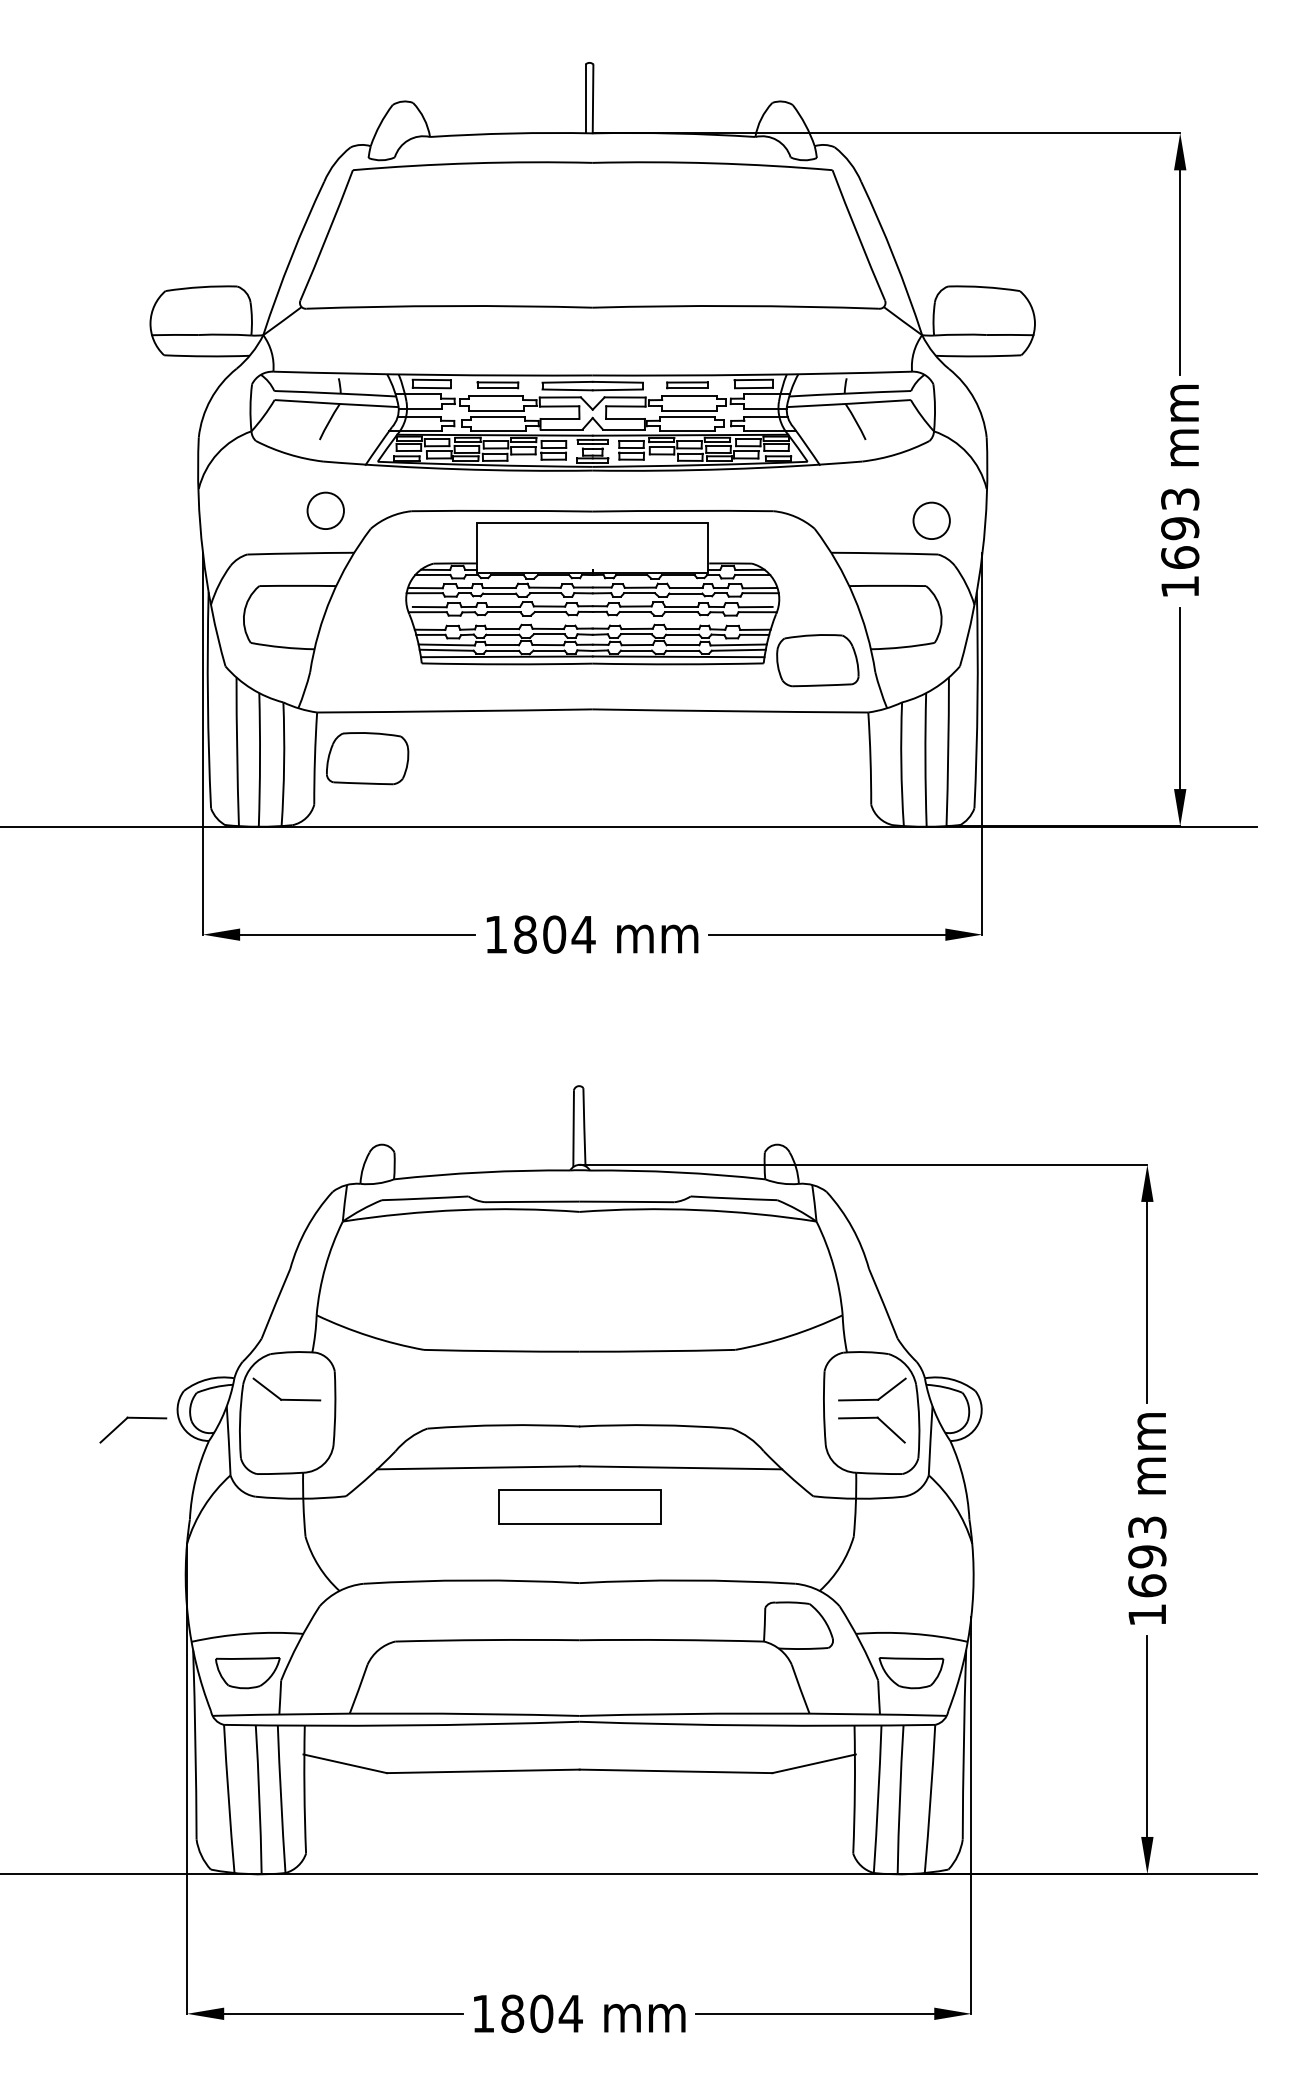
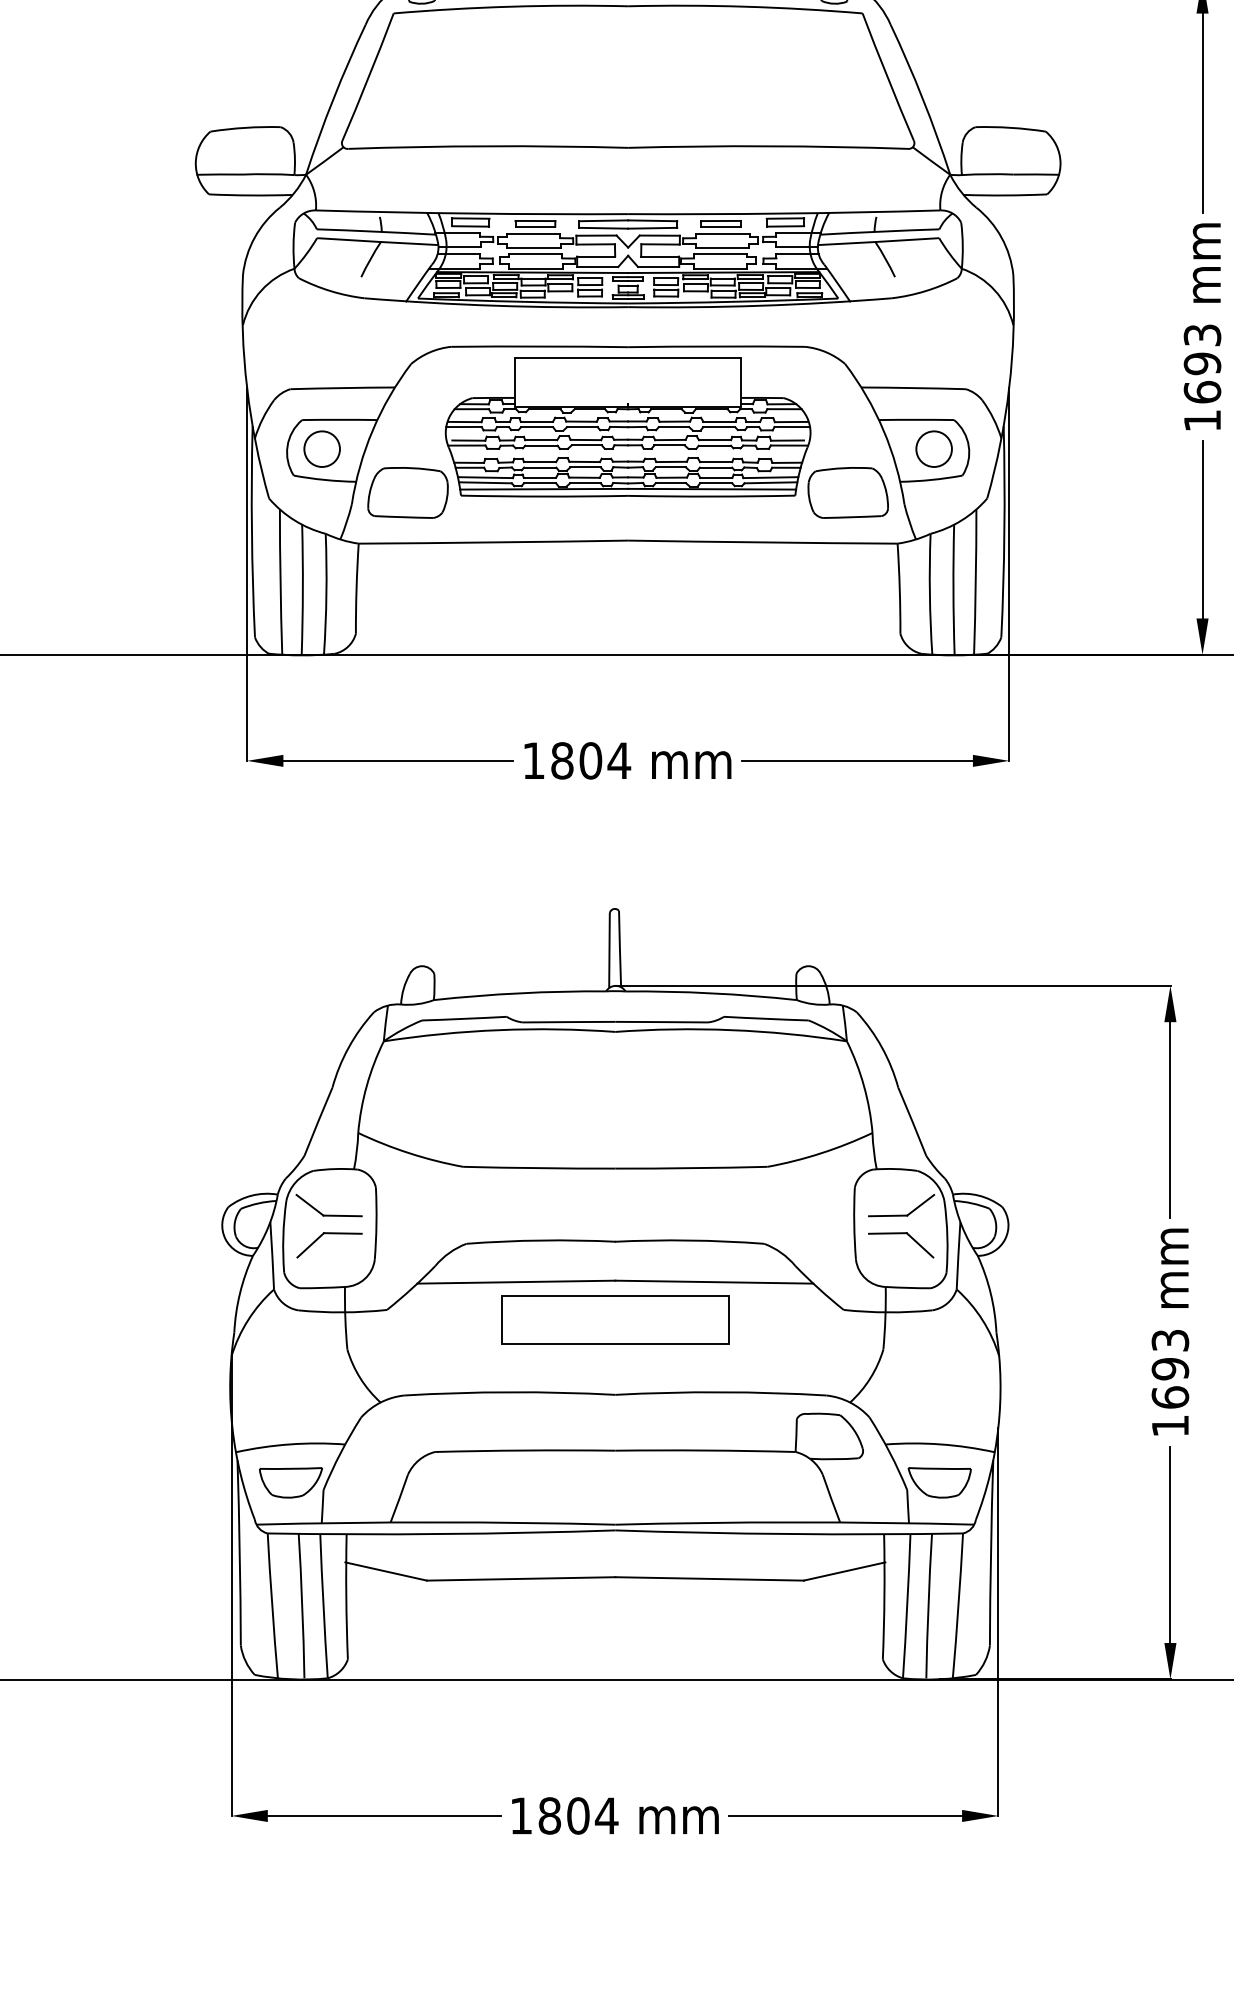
circle: (325, 510) -> (321, 448), moved
circle: (931, 520) -> (933, 448), moved
part: (367, 758) -> (407, 492), moved
part: (133, 1418) -> (329, 1233), moved
part: (579, 1506) -> (615, 1319), size x1.43

